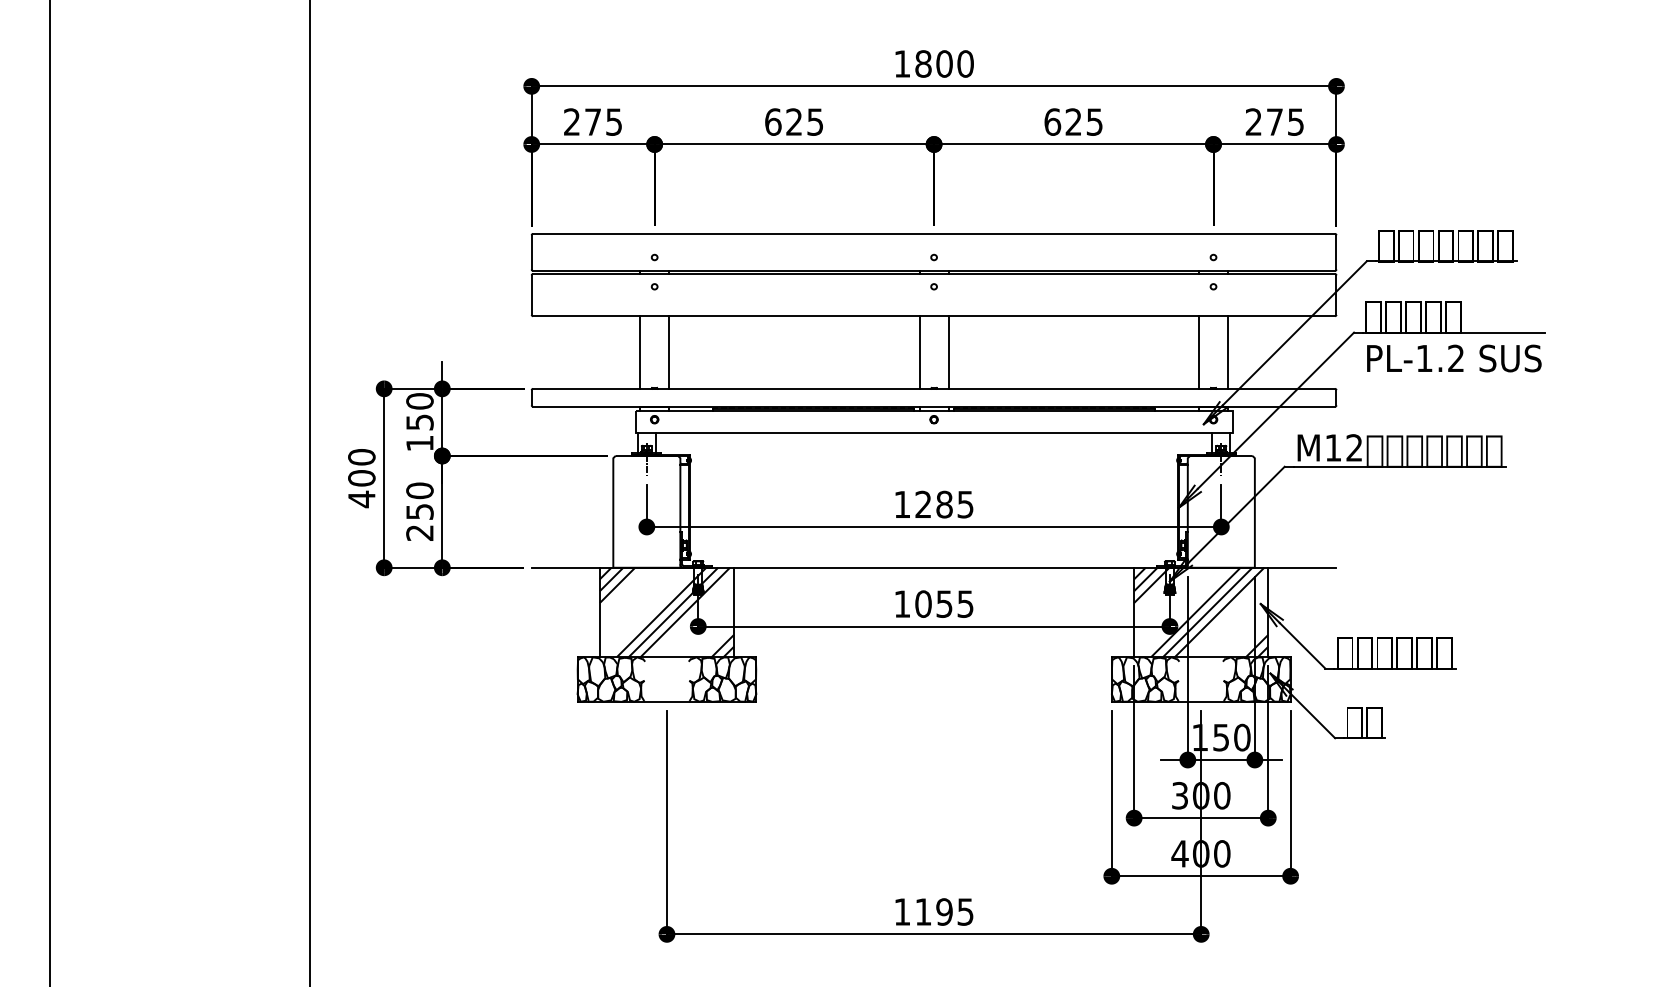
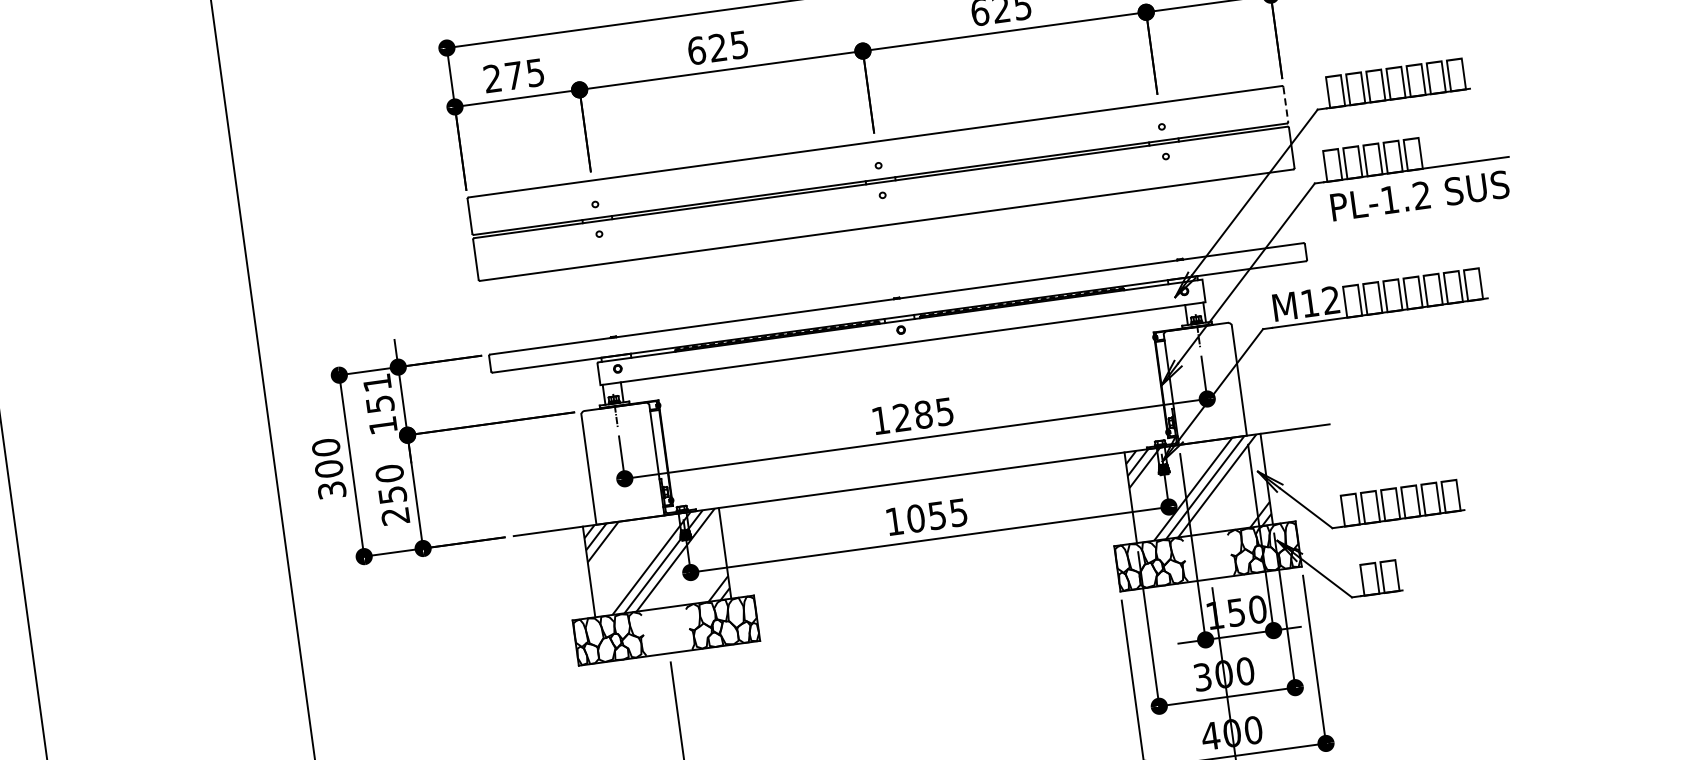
line: (1336, 252) -> (1285, 104), solid -> dashed
line: (640, 352) -> (594, 302), removed
line: (669, 352) -> (623, 298), removed
line: (919, 352) -> (877, 264), removed
line: (948, 352) -> (906, 259), removed
line: (1198, 352) -> (1159, 225), removed
line: (1228, 352) -> (1190, 221), removed
text: (419, 401) -> (376, 383), 150 -> 151
text: (361, 499) -> (331, 490), 400 -> 300

